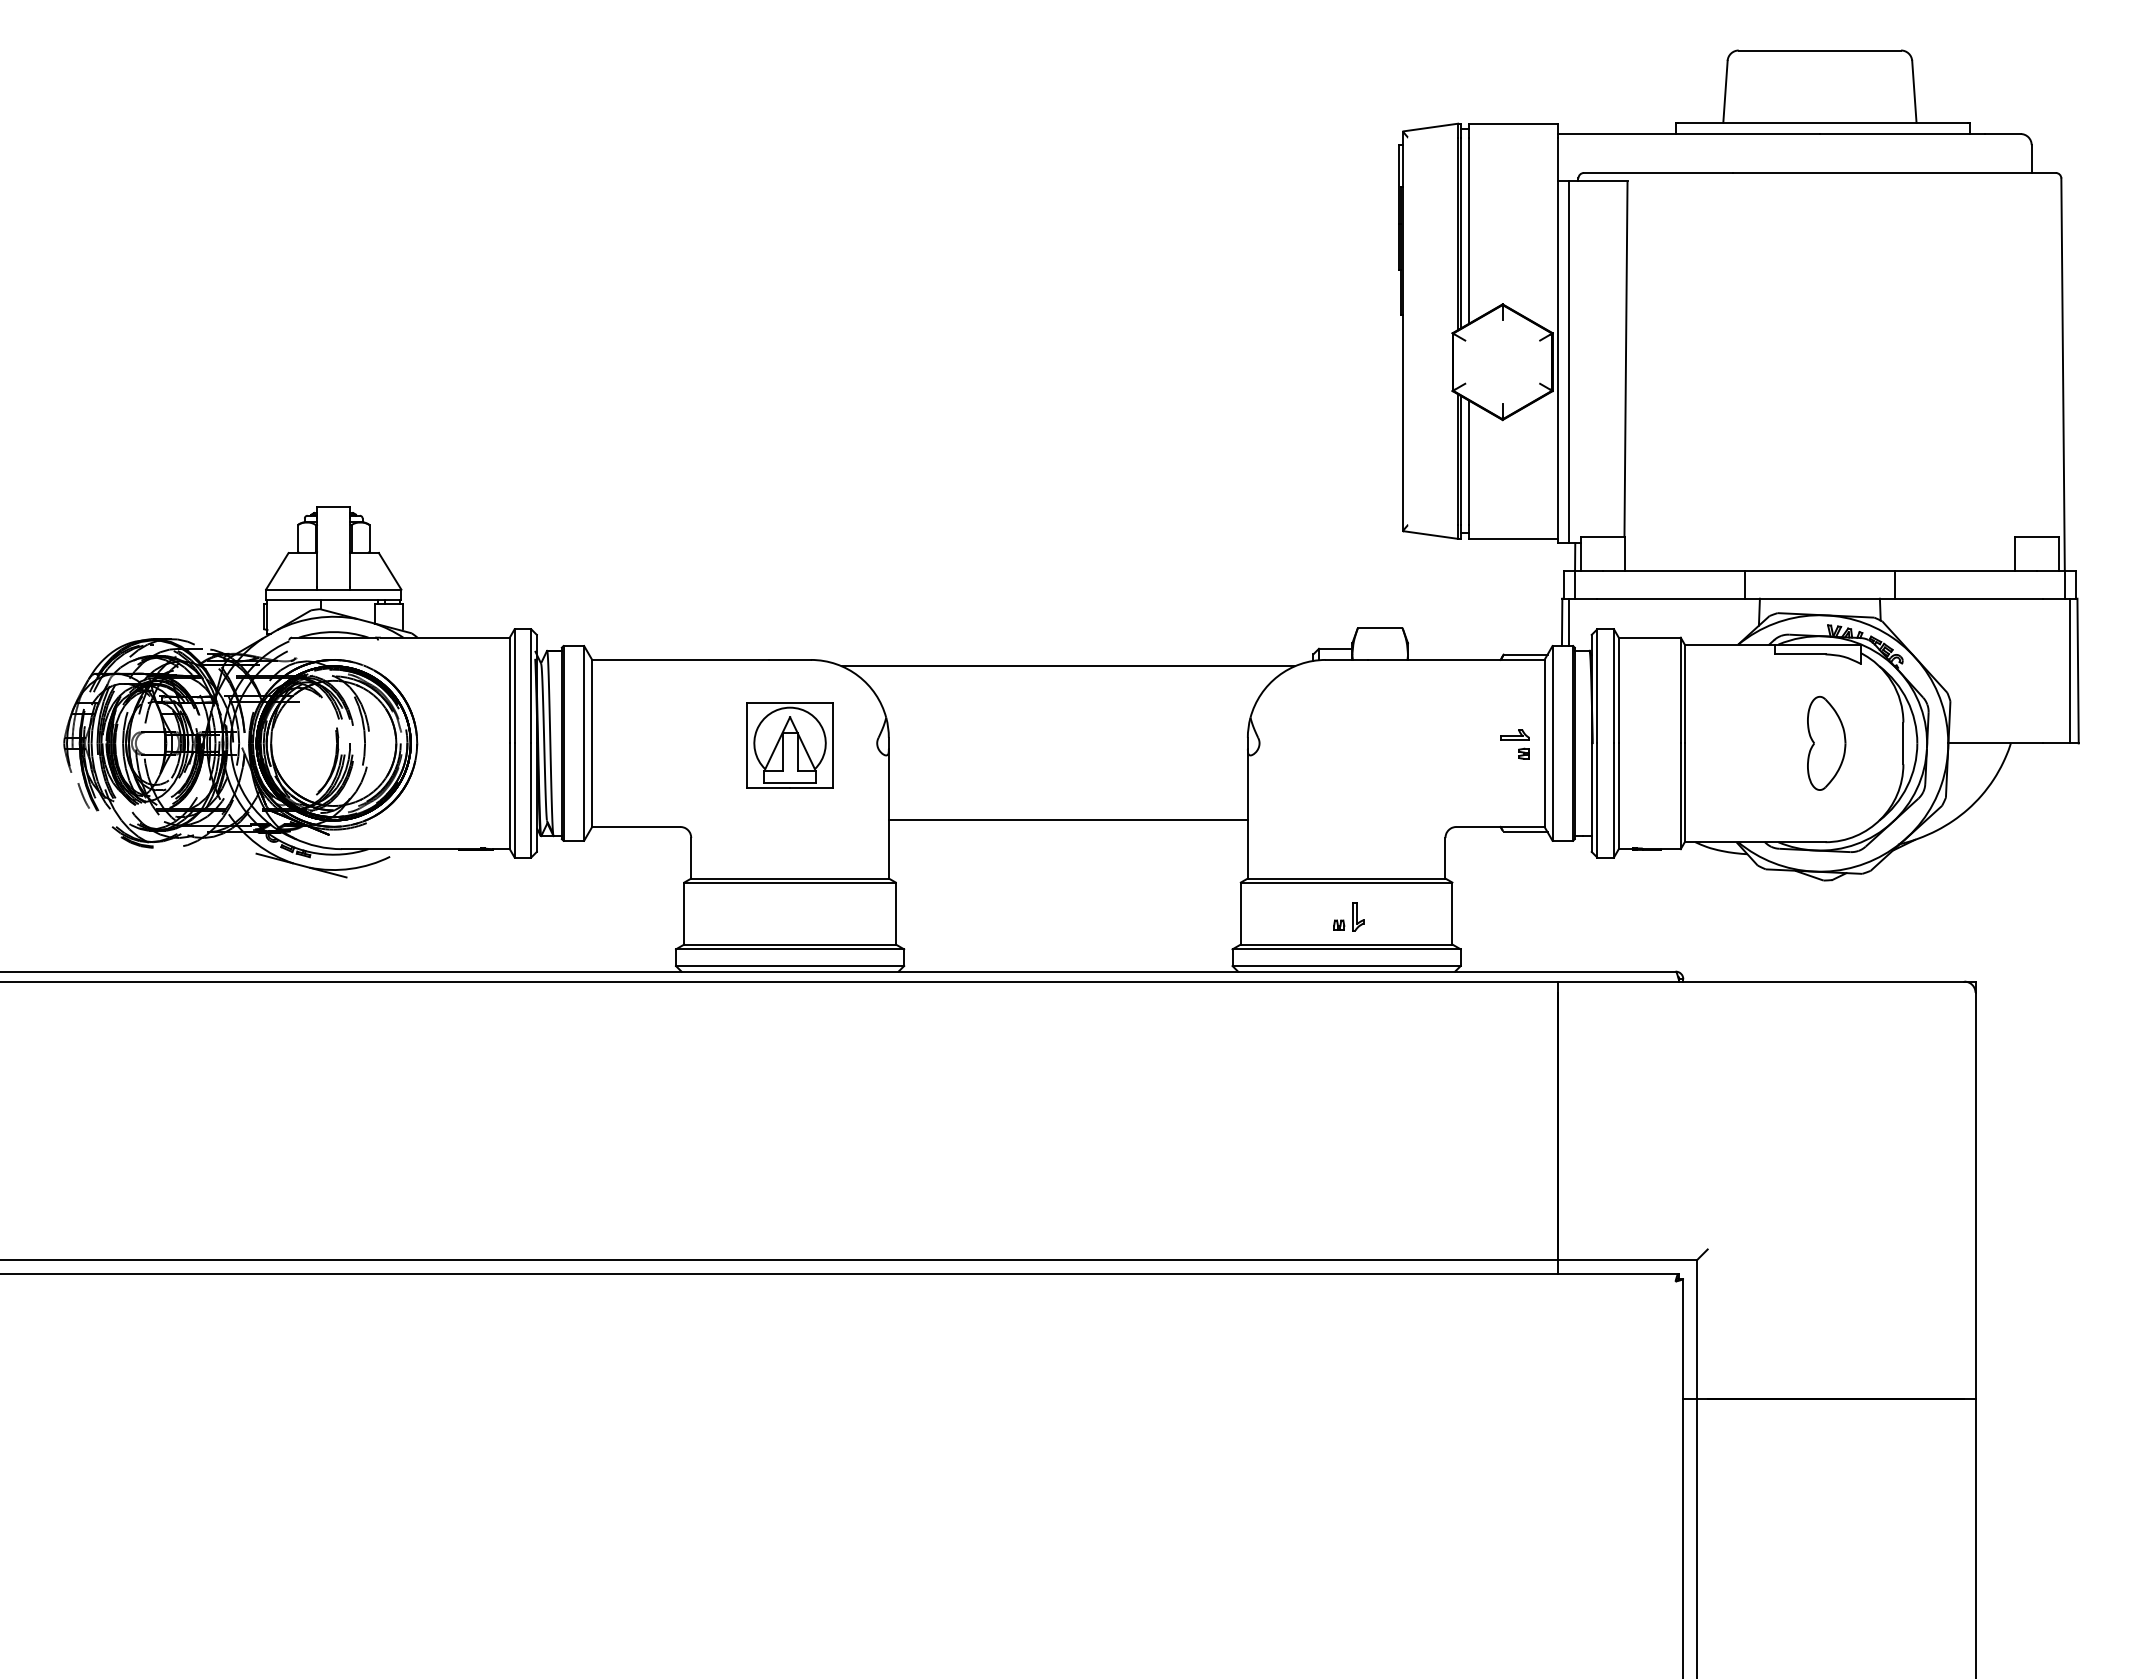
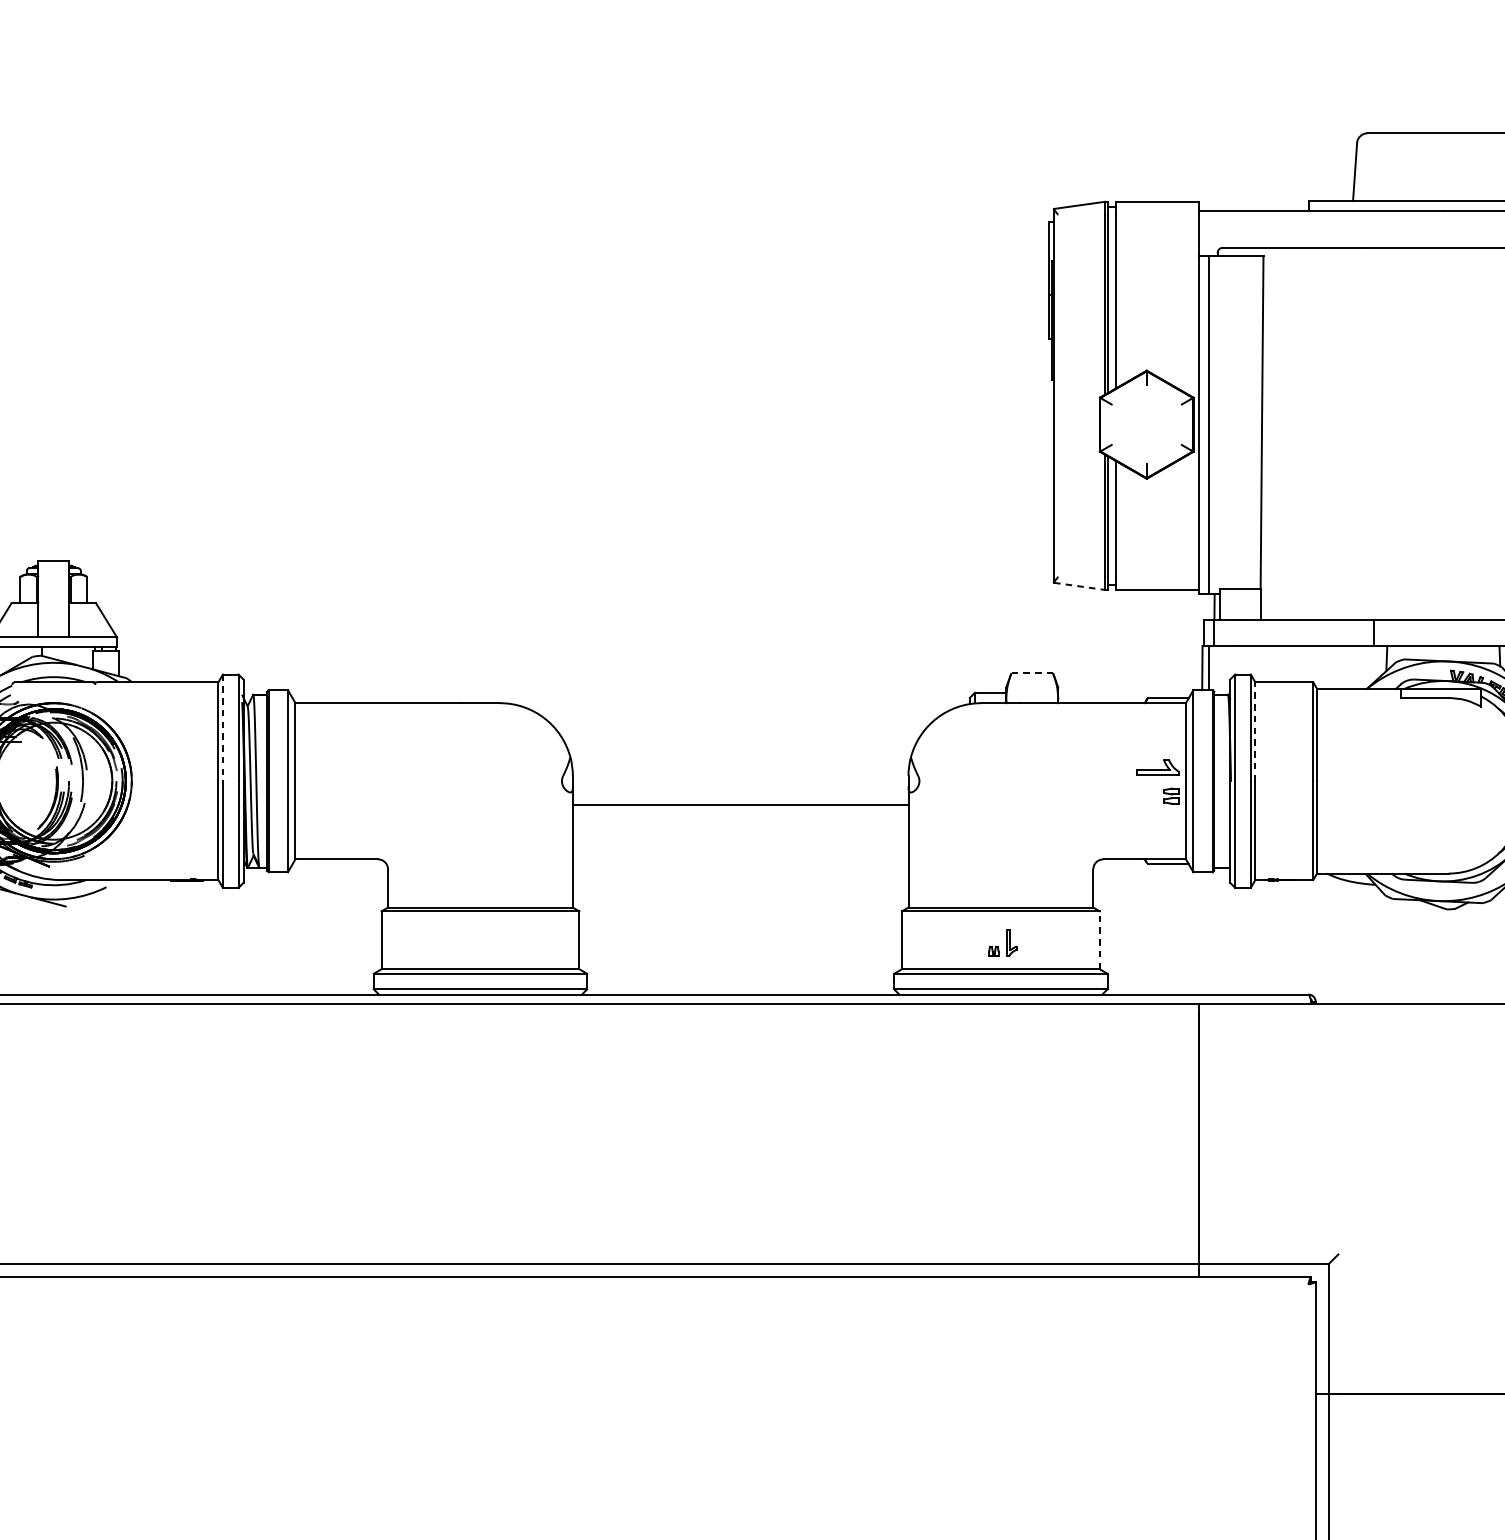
line: (1430, 535) -> (1079, 586), solid -> dashed
line: (1380, 627) -> (1032, 672), solid -> dashed
line: (1068, 666) -> (740, 709), removed
line: (514, 686) -> (222, 727), solid -> dashed
line: (1618, 690) -> (1255, 731), solid -> dashed
part: (1826, 742) -> (1449, 780), removed
part: (1514, 744) -> (1157, 782), size x1.6
part: (789, 745) -> (479, 783), removed
line: (1067, 820) -> (739, 804), moved
line: (1452, 913) -> (1099, 940), solid -> dashed

